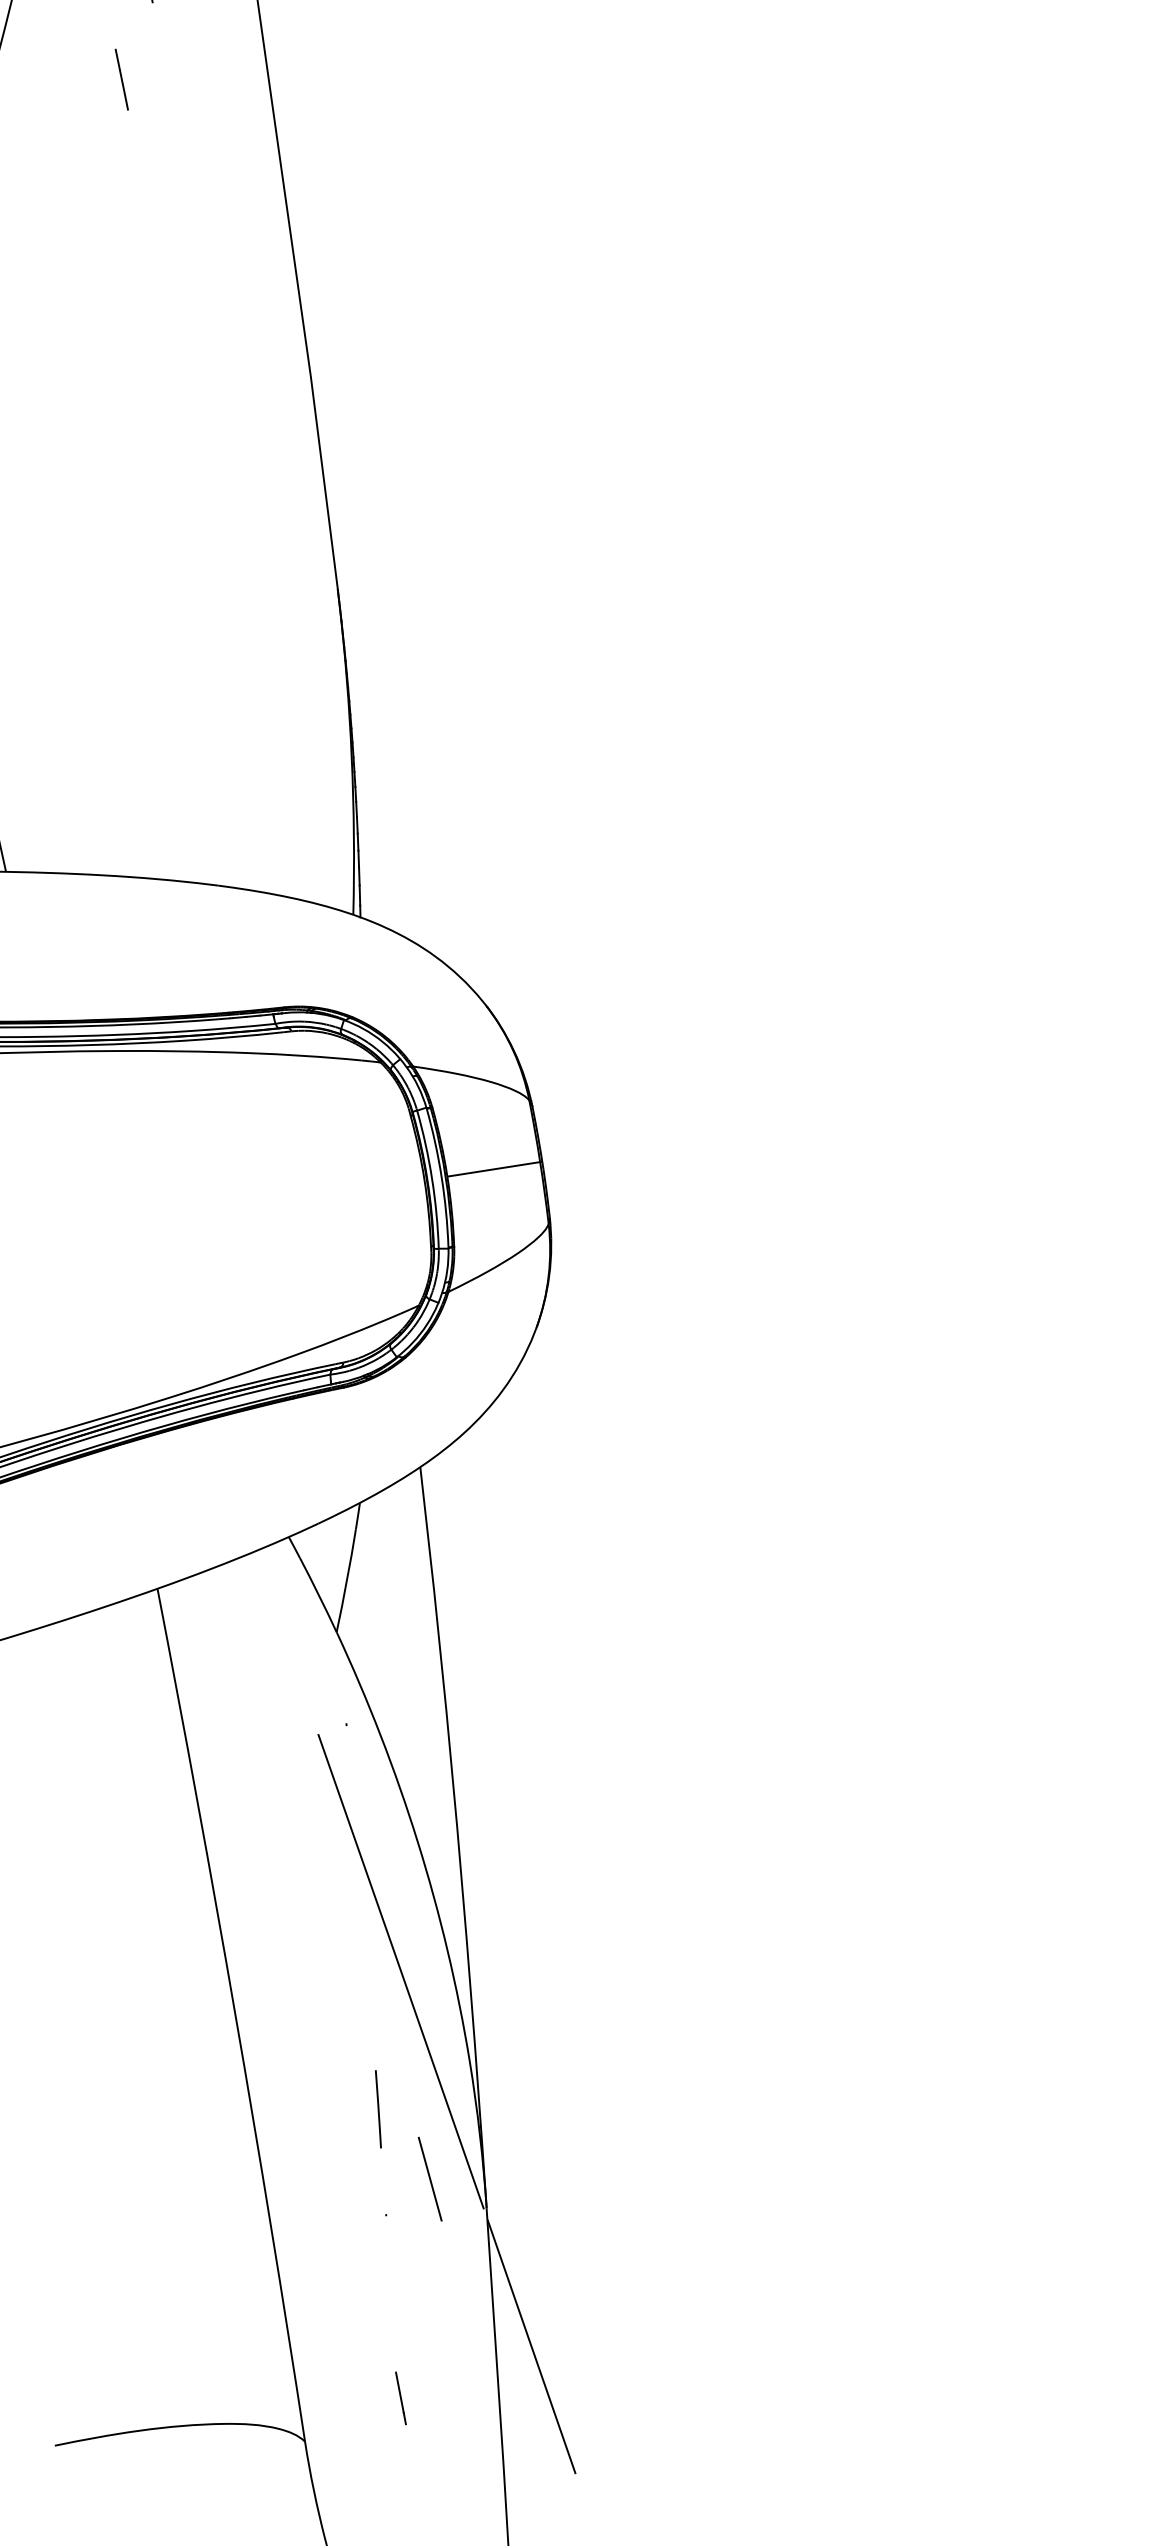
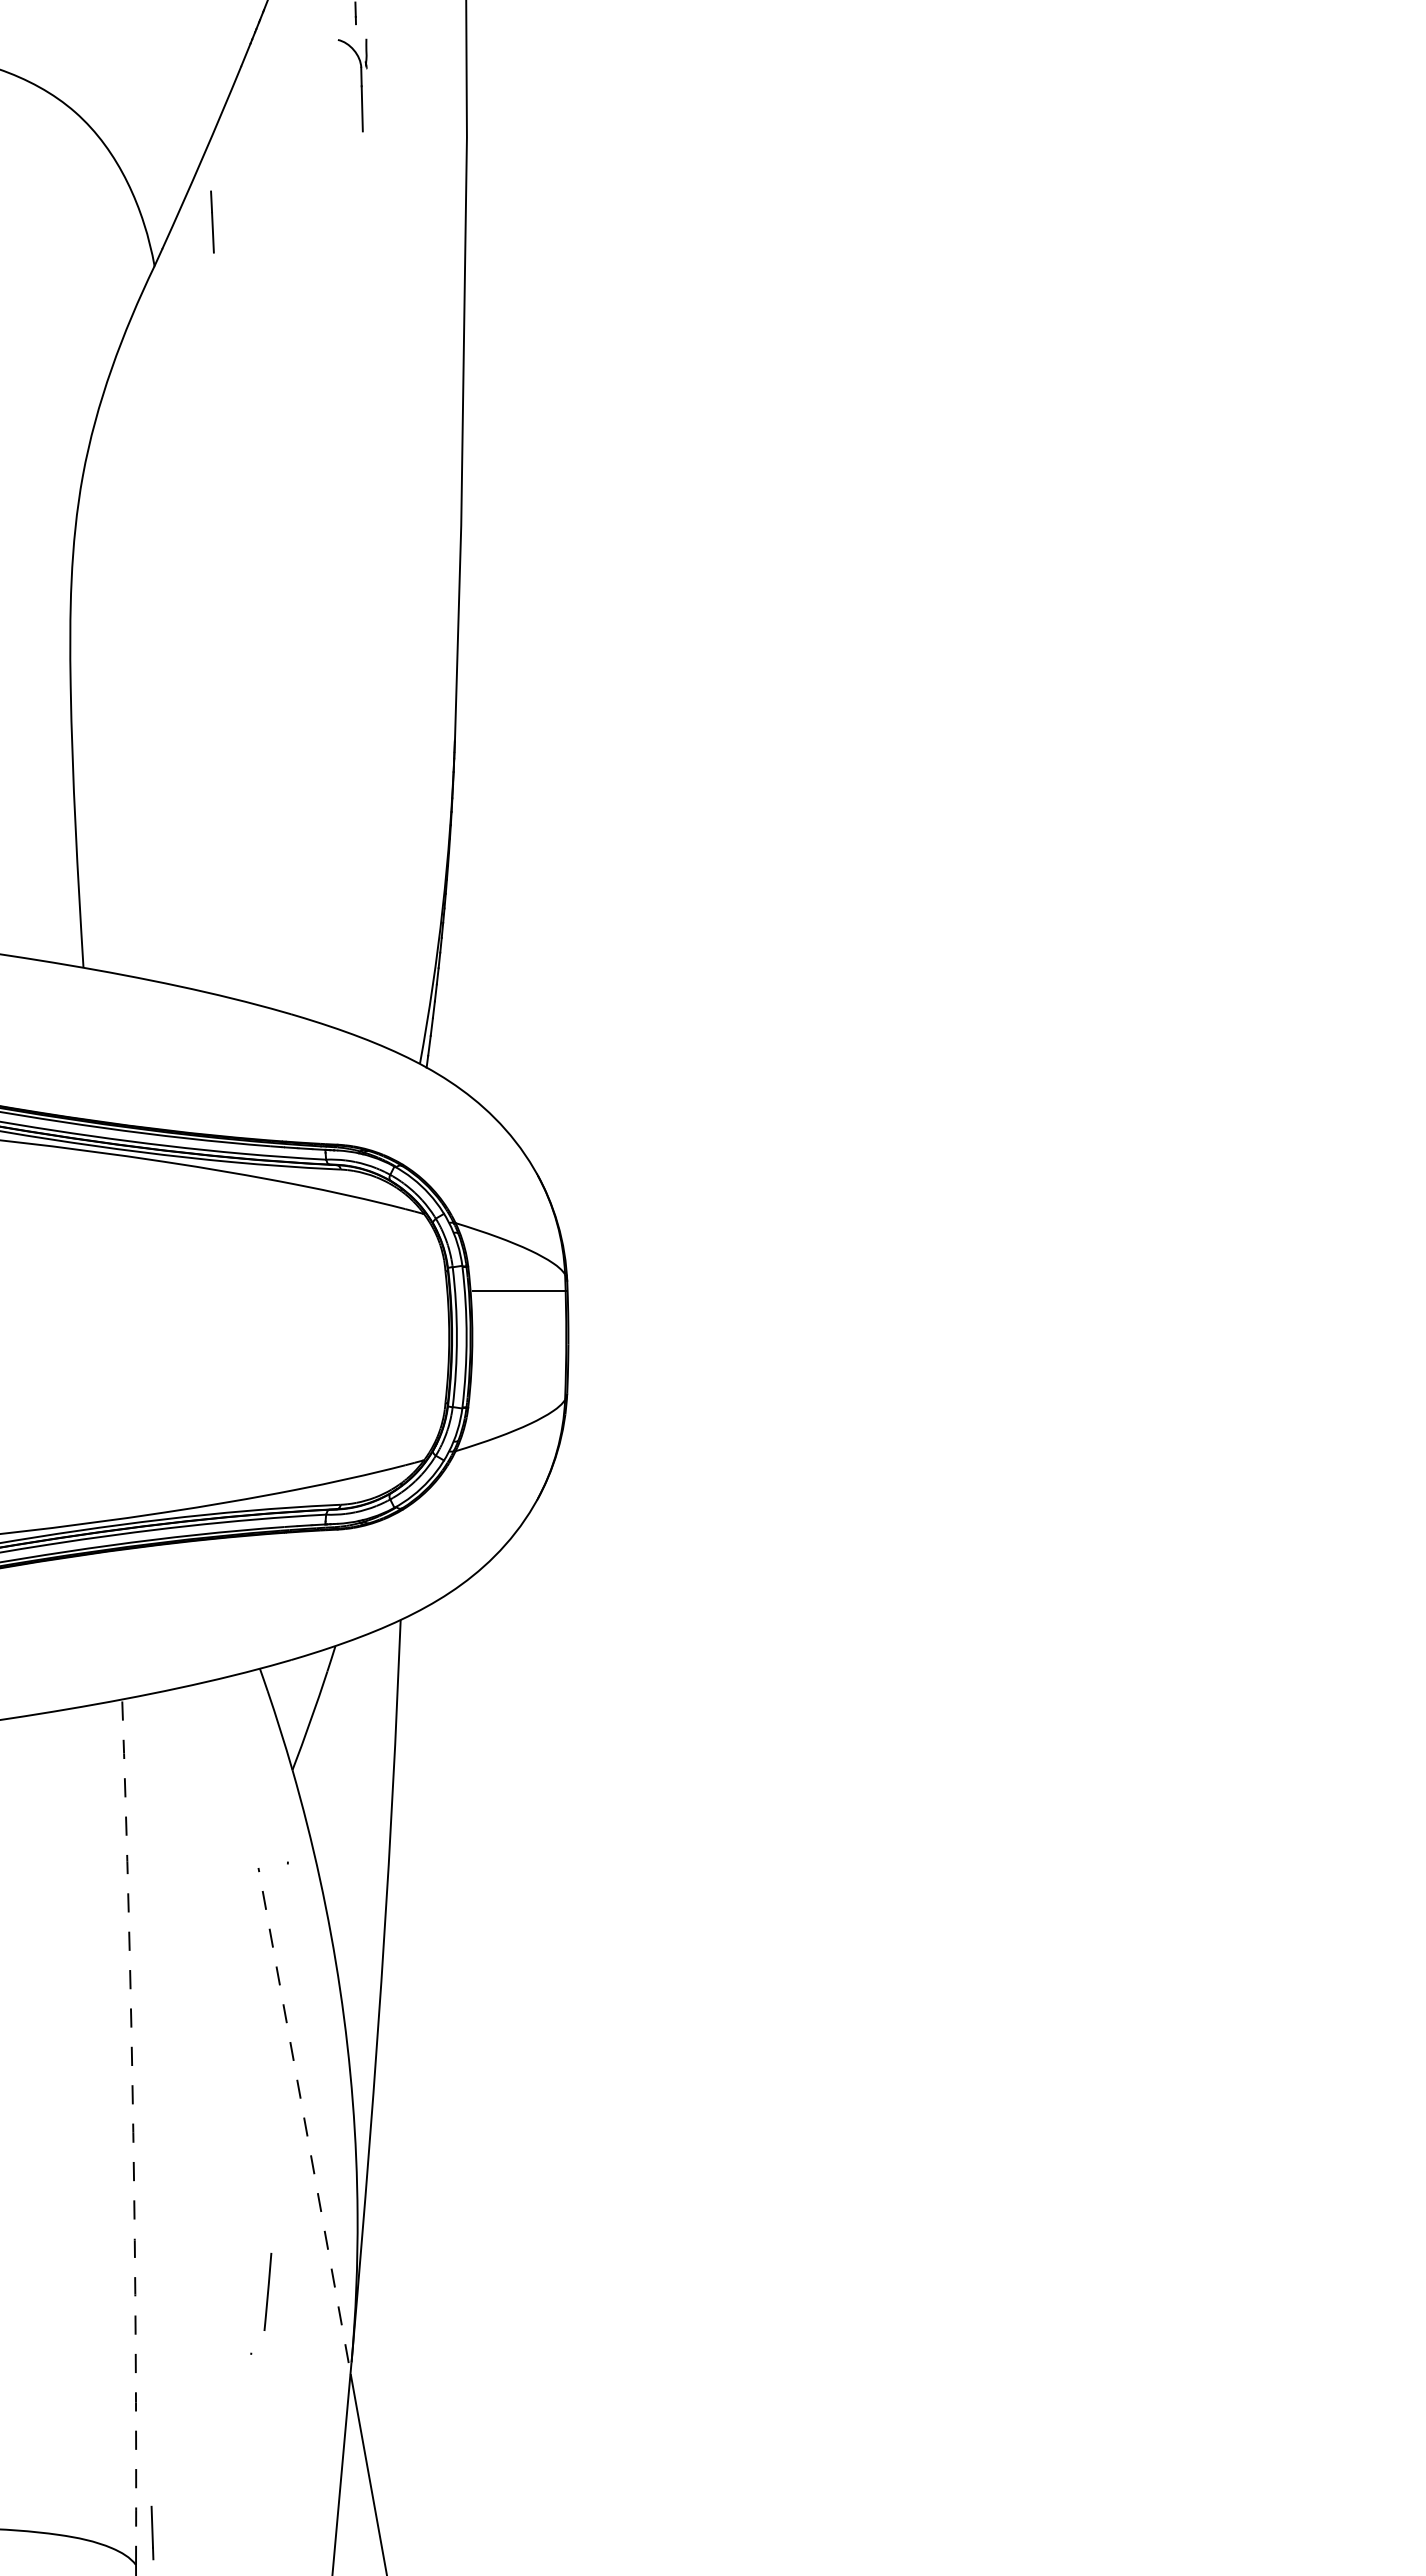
line: (121, 79) -> (212, 221), moved
line: (494, 1169) -> (520, 1291), moved
line: (400, 1970) -> (303, 2114), solid -> dashed
arc: (235, 2014) -> (133, 2132), solid -> dashed
line: (377, 2108) -> (267, 2291), moved
line: (430, 2178) -> (300, 2324), removed
line: (400, 2397) -> (152, 2532), moved

